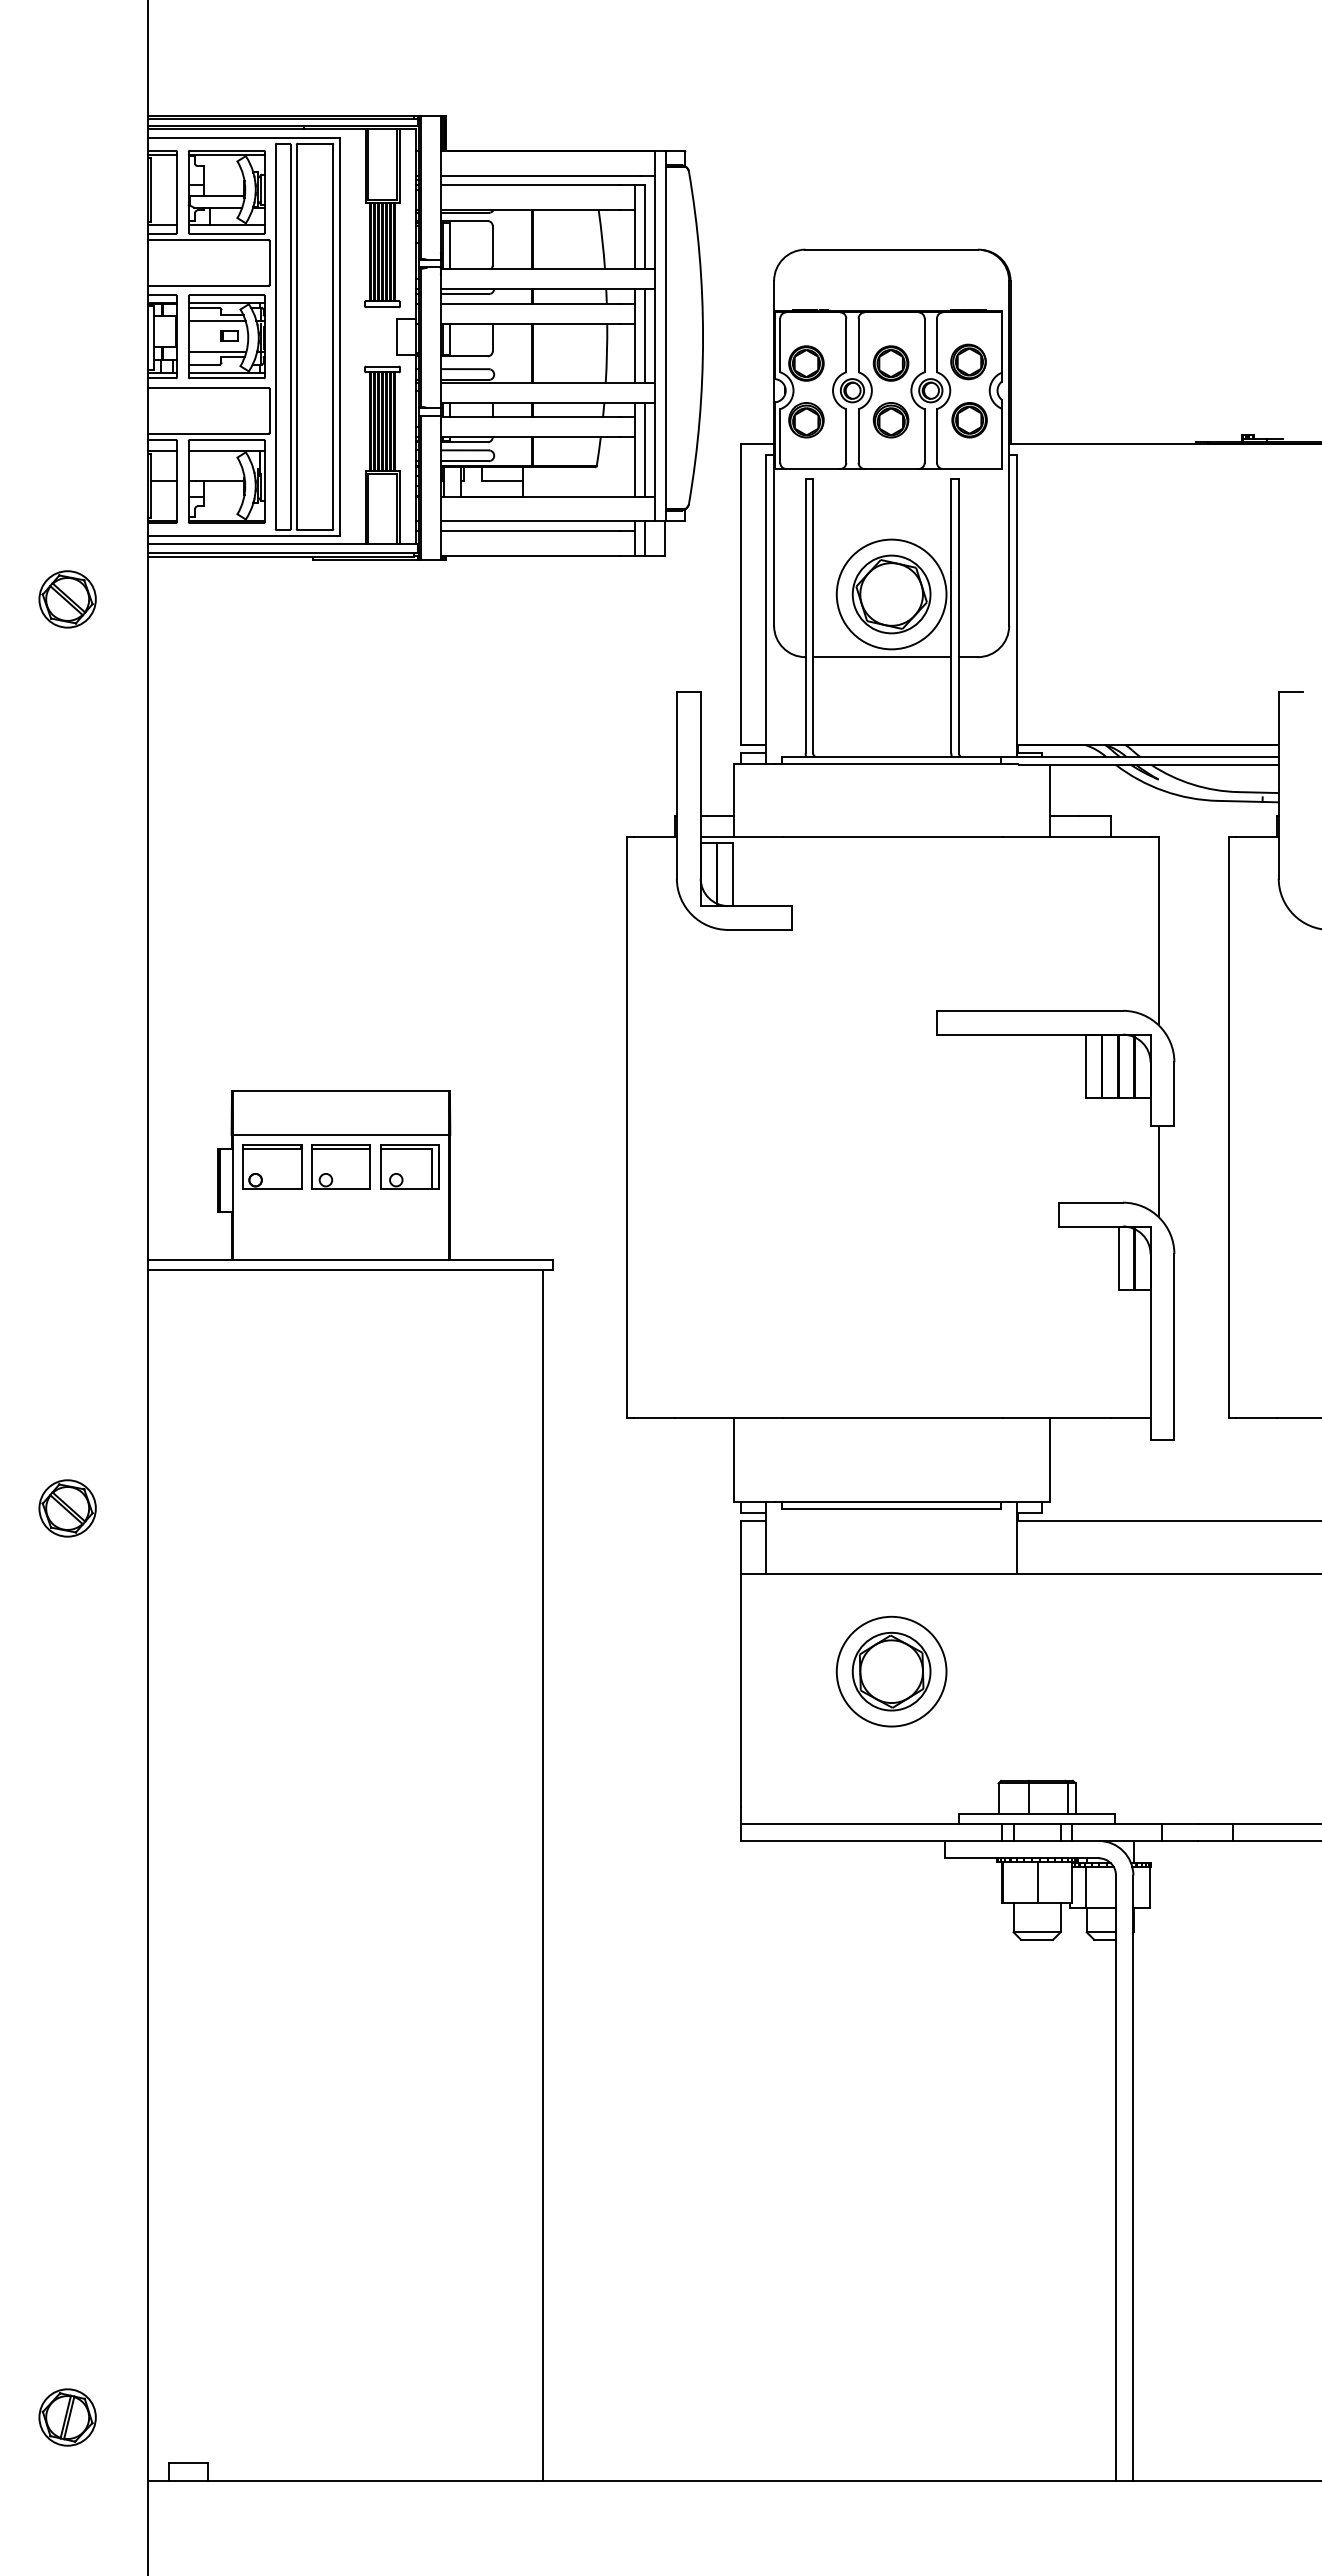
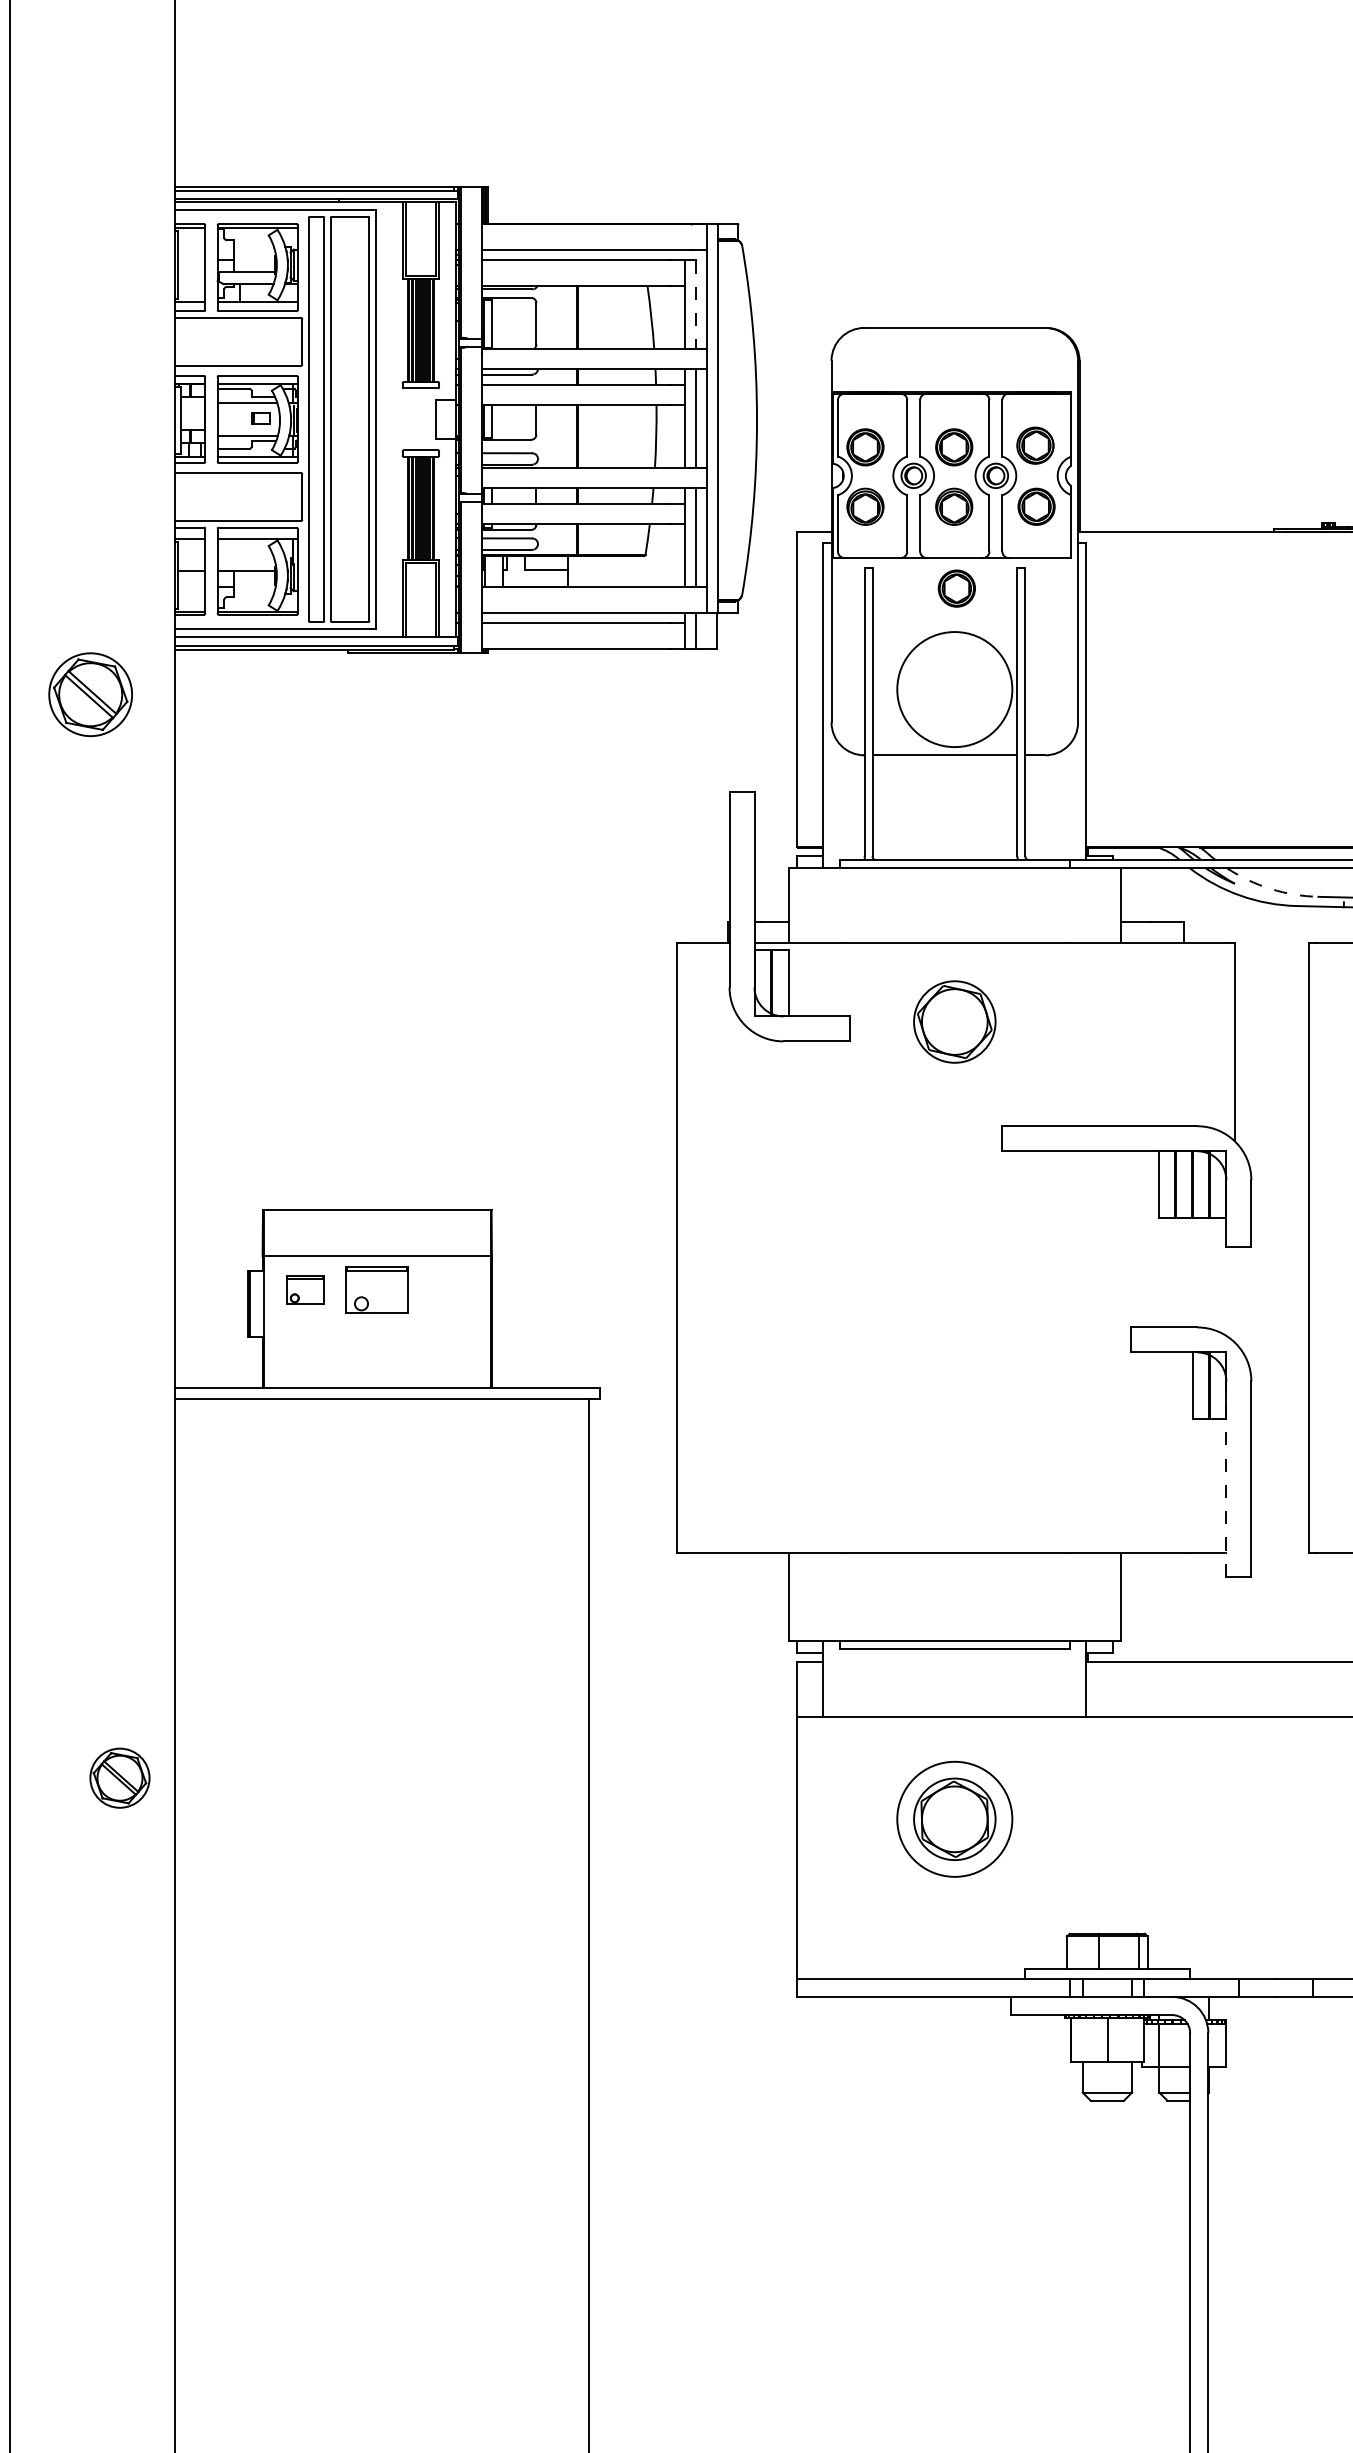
line: (644, 227) -> (695, 304), solid -> dashed
part: (893, 498) -> (956, 588), added
part: (891, 594) -> (954, 1022), moved
part: (67, 599) -> (90, 694), size x1.4
arc: (1192, 784) -> (1270, 888), solid -> dashed
part: (272, 1166) -> (305, 1289), size x0.6
part: (409, 1166) -> (449, 1289), removed
line: (1158, 1171) -> (1234, 1294), removed
line: (1150, 1346) -> (1226, 1478), solid -> dashed
part: (67, 1508) -> (119, 1778), moved

